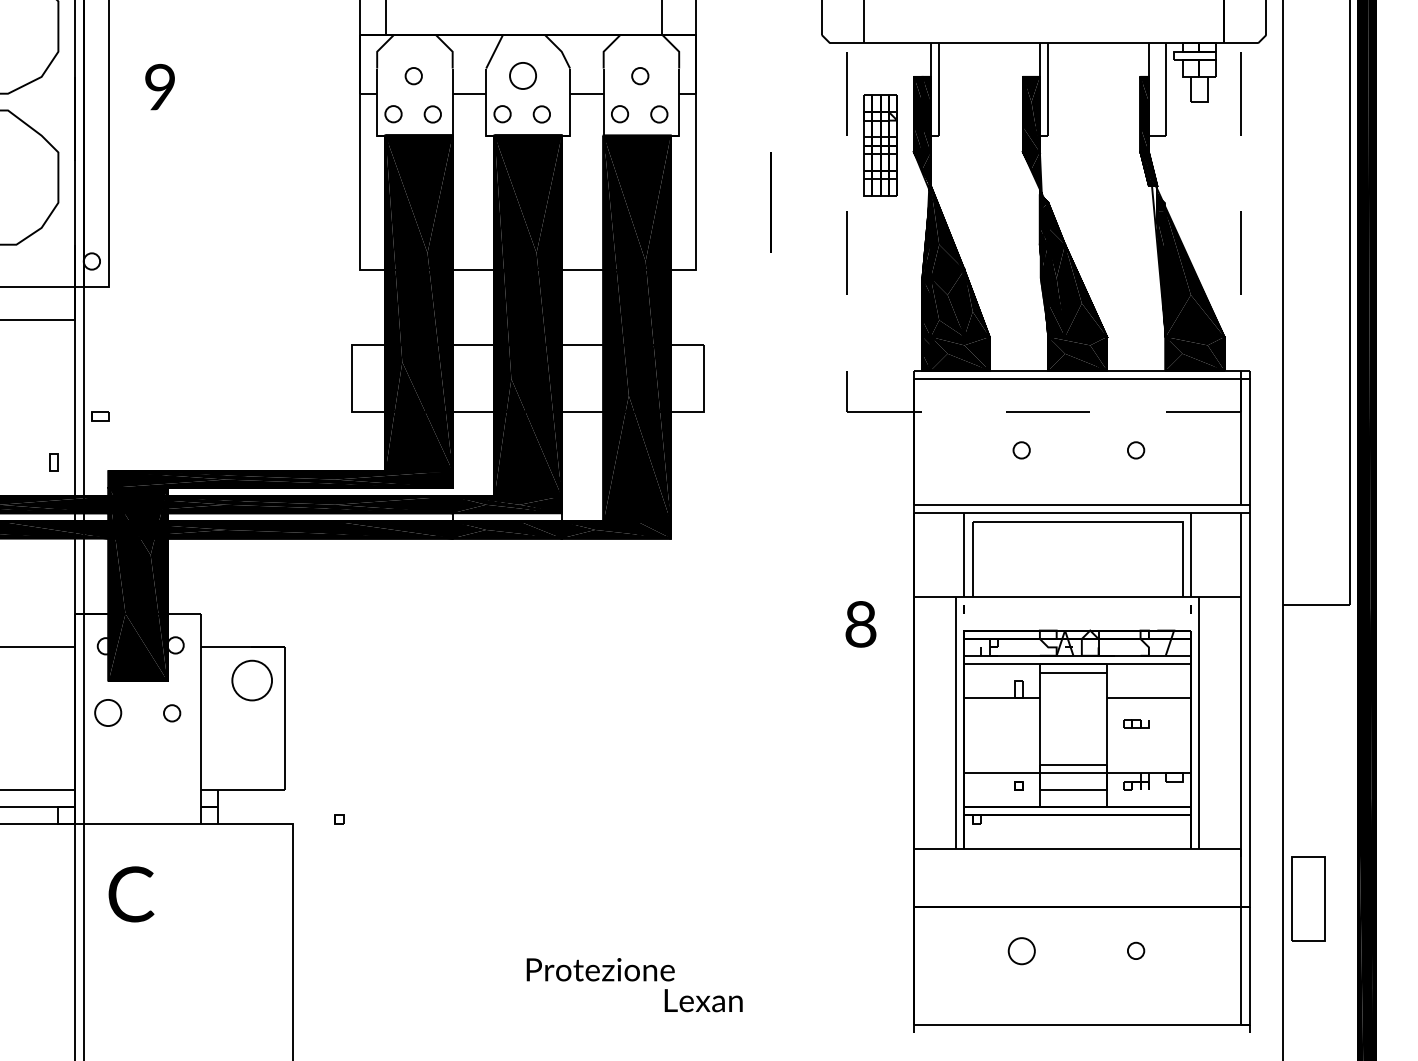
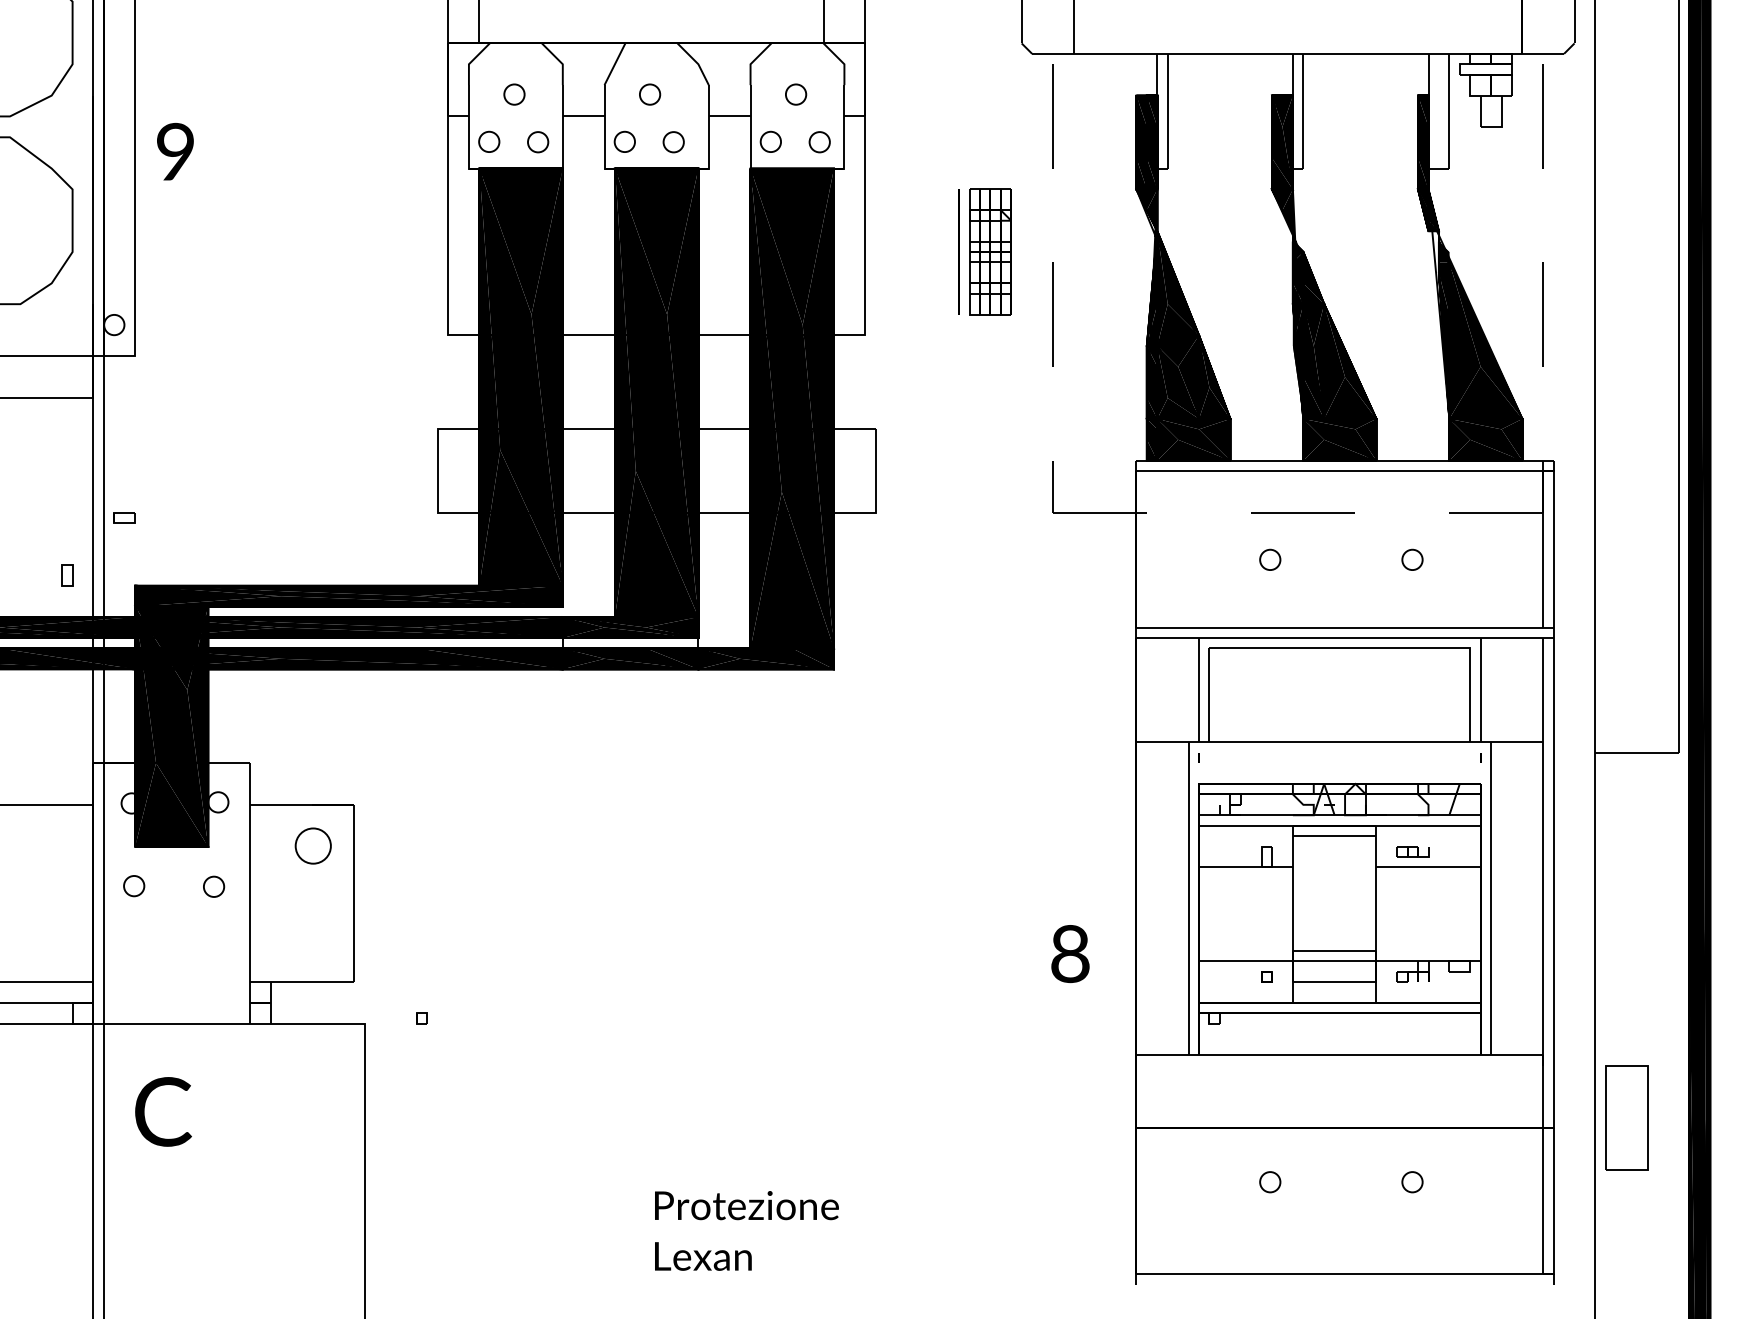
circle: (522, 76) -> (649, 95), size x0.62
text: (159, 87) -> (174, 152), moved
part: (880, 145) -> (990, 251), moved
text: (860, 624) -> (1069, 954), moved
circle: (251, 680) -> (312, 845), size x0.71
circle: (107, 712) -> (133, 885), size x0.62
part: (1136, 723) -> (1413, 850), moved
circle: (1021, 950) -> (1270, 1181), size x0.62
text: (703, 1000) -> (703, 1256), moved

